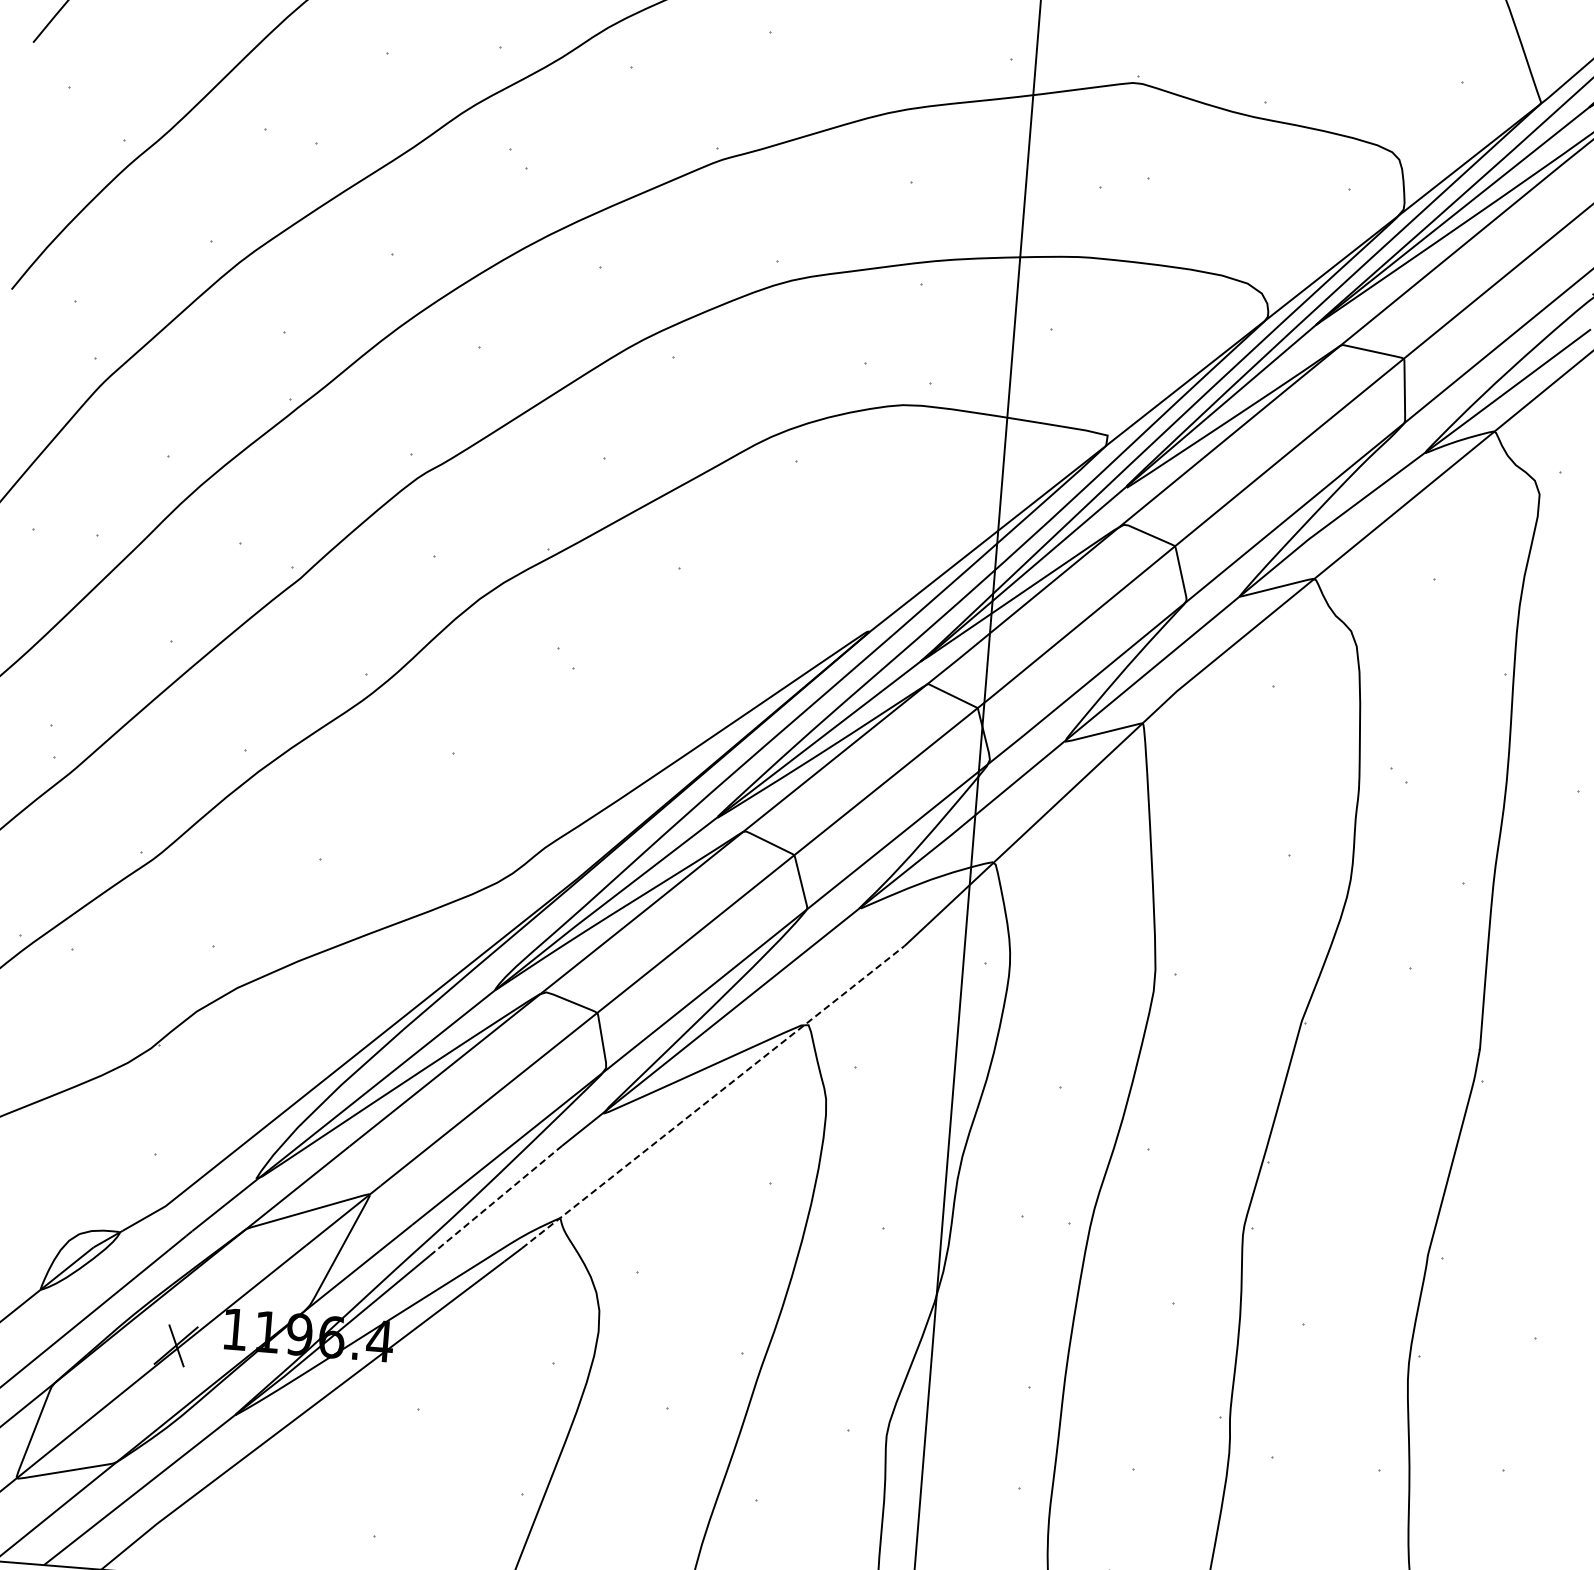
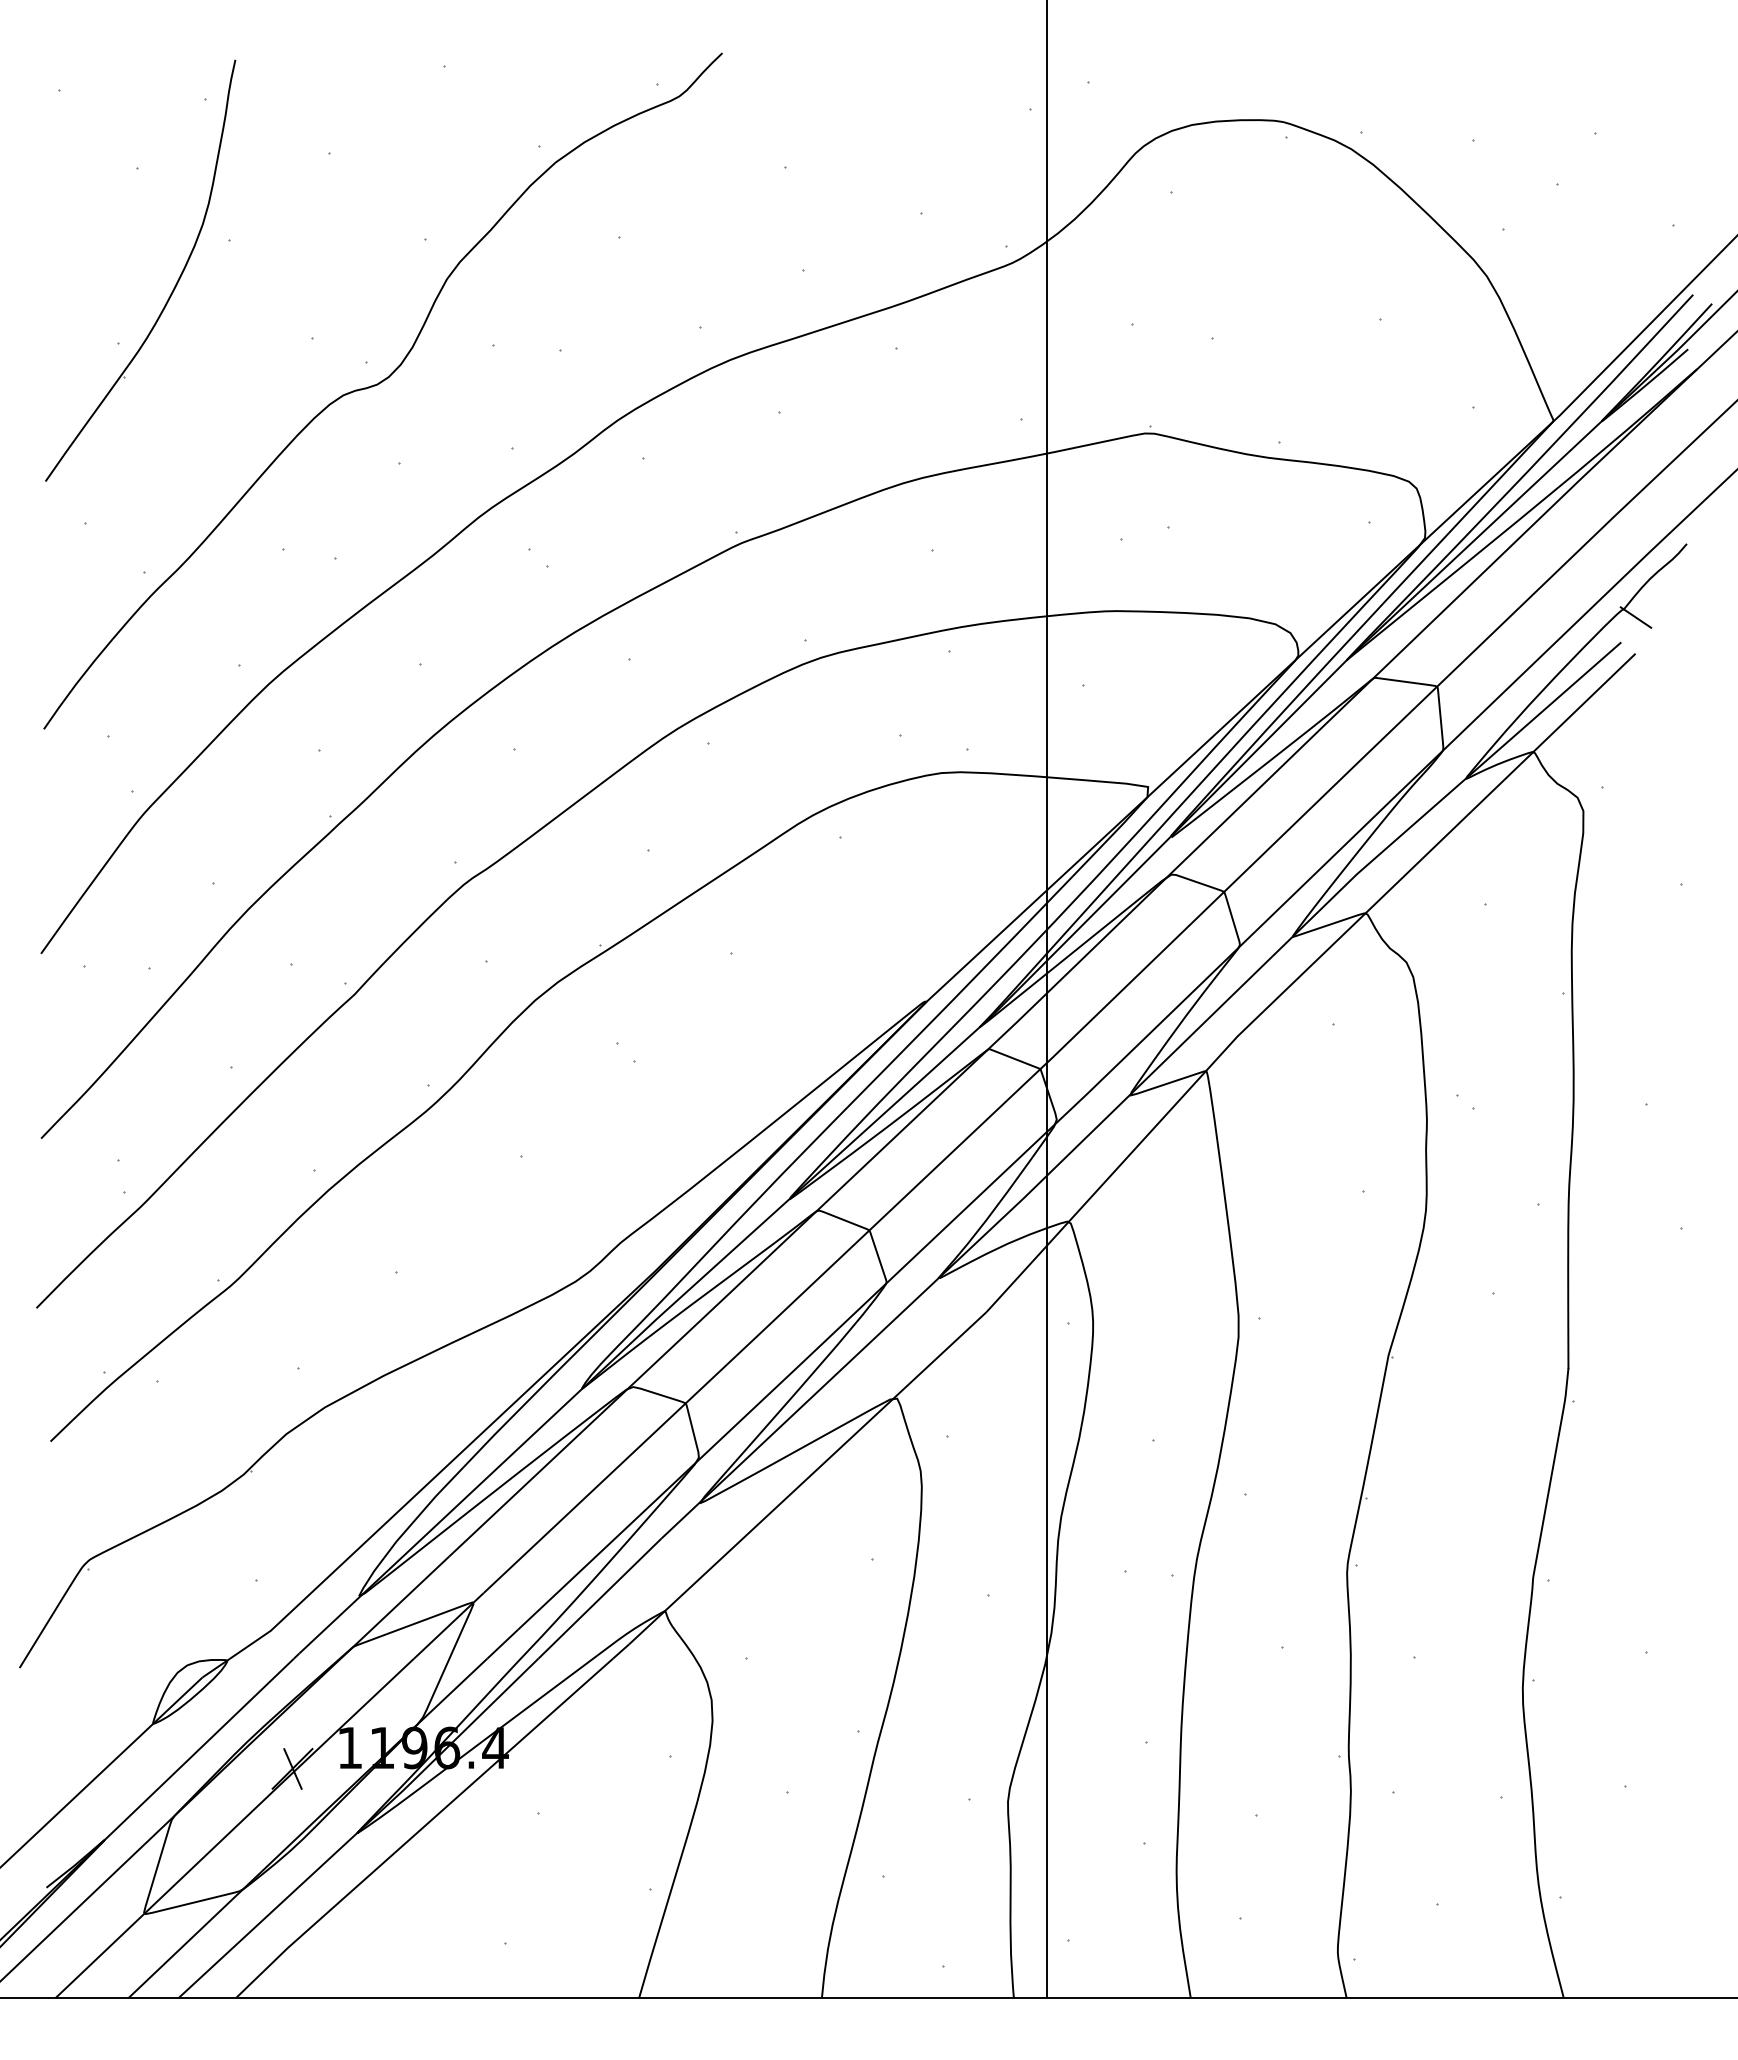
line: (712, 1097) -> (807, 1478), dashed -> solid
line: (495, 1200) -> (599, 1598), dashed -> solid

